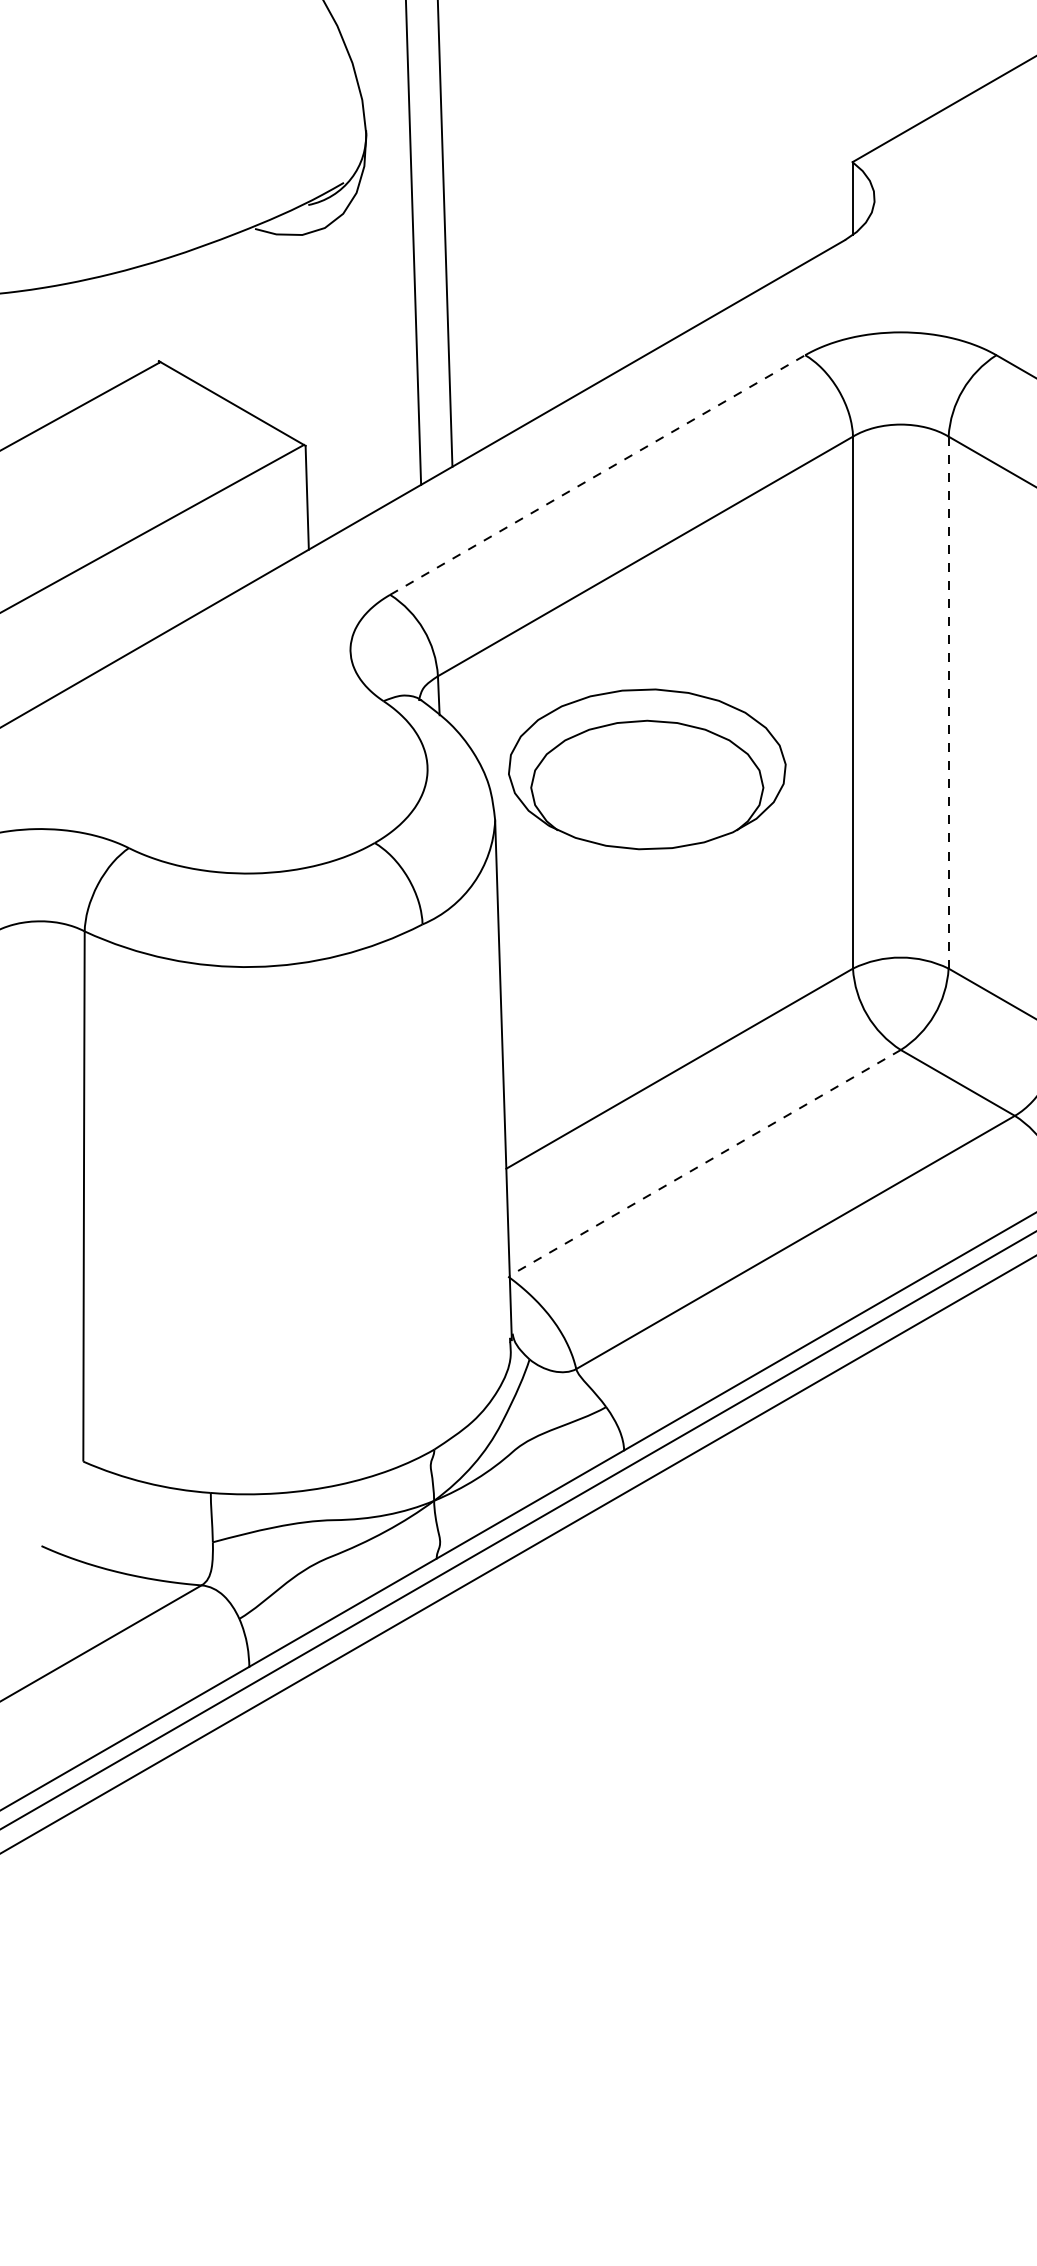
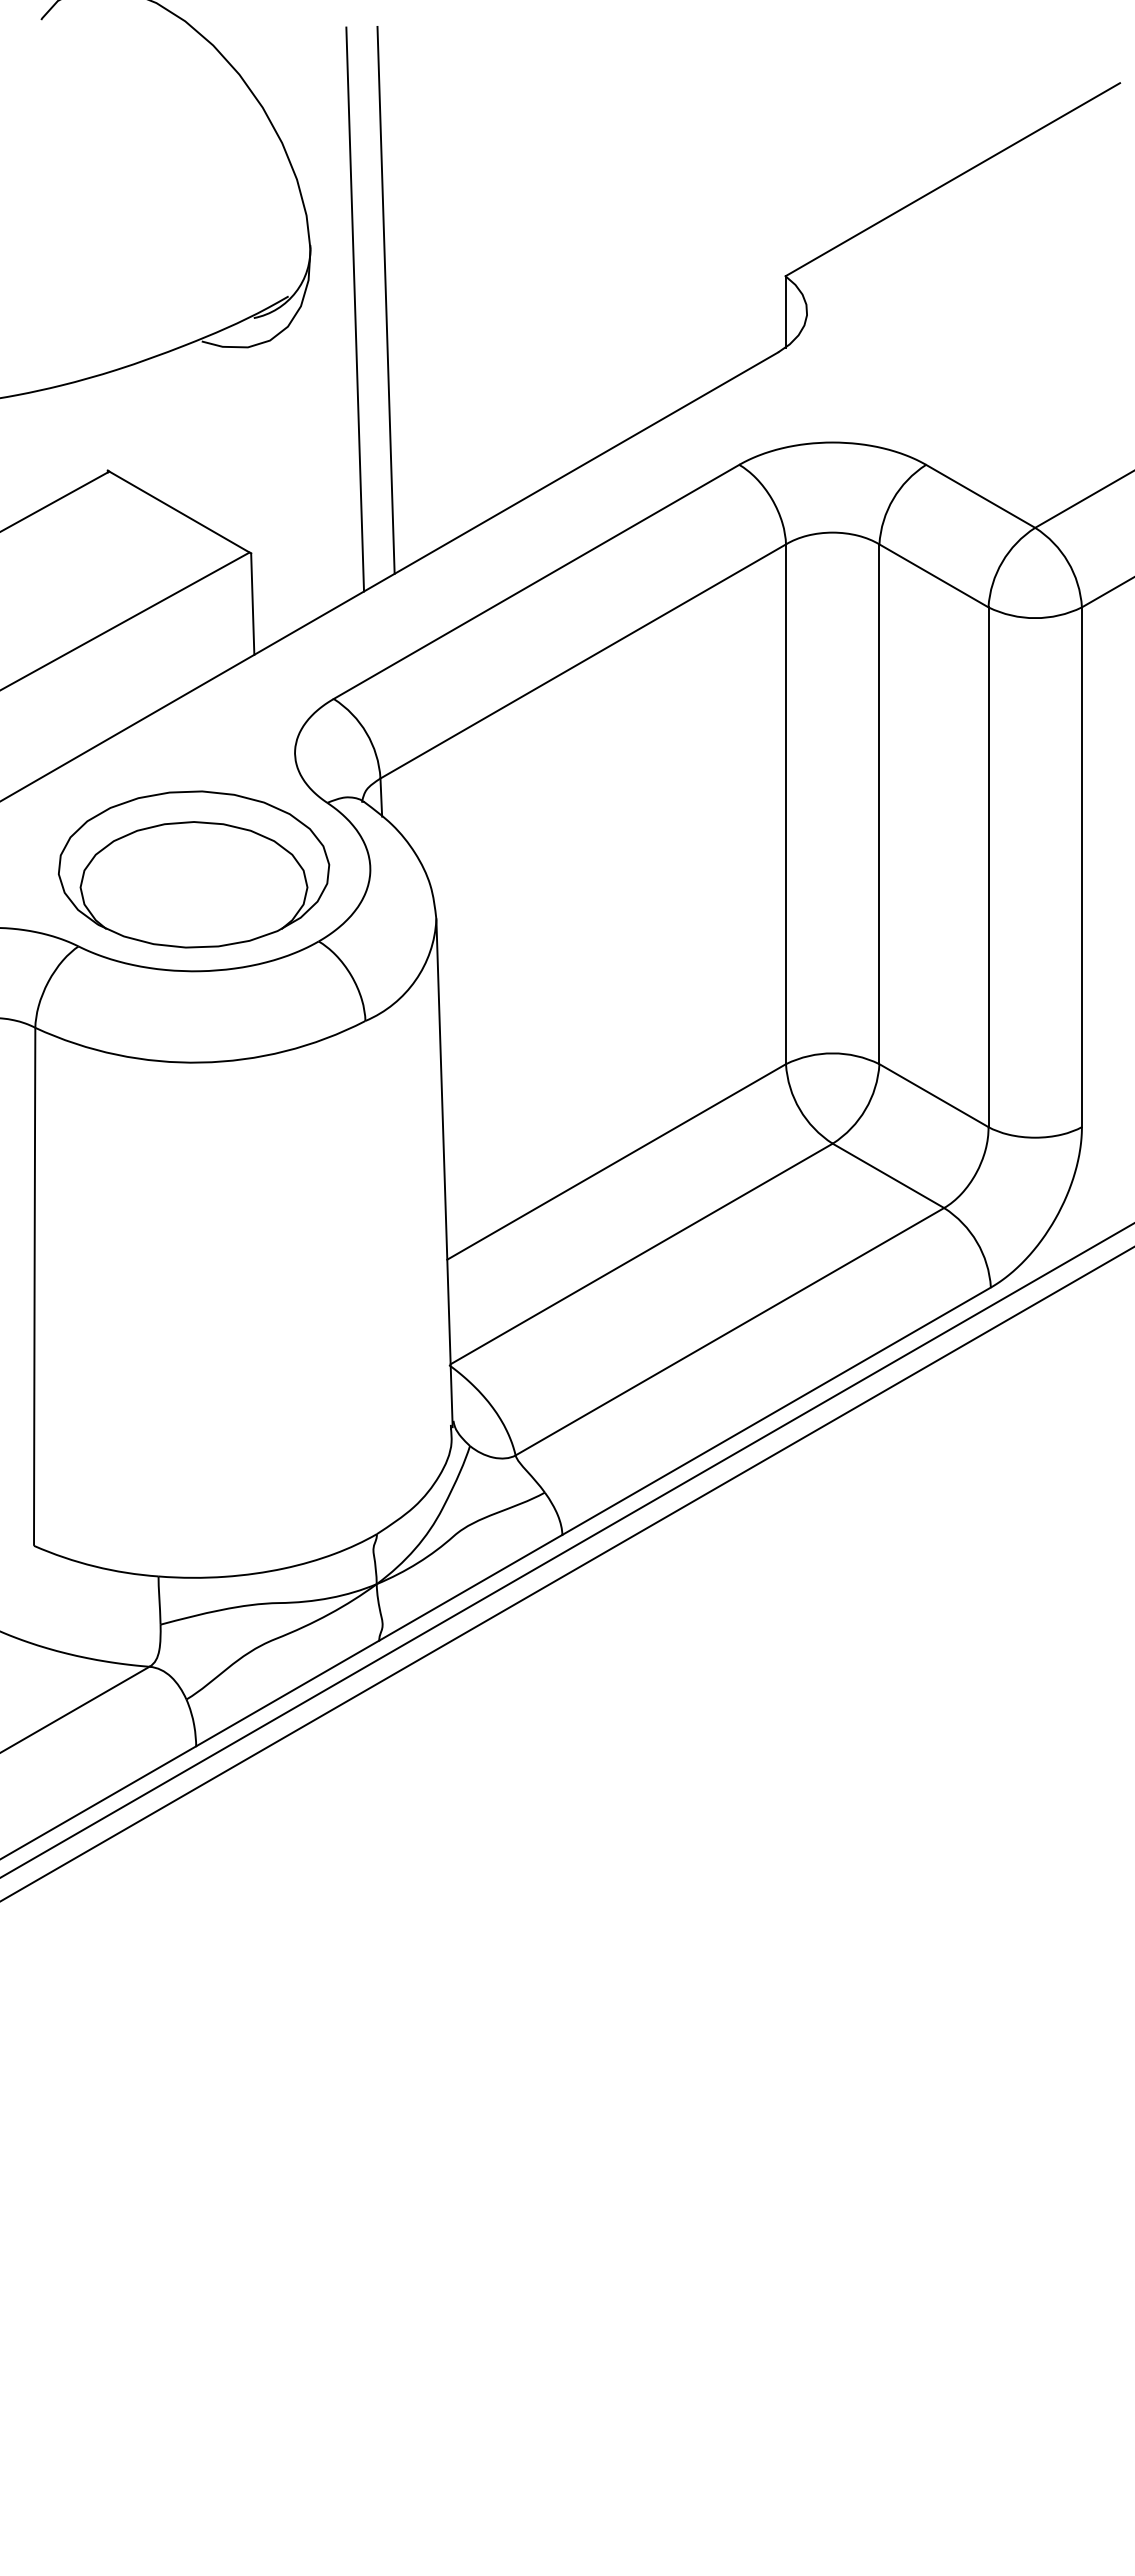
line: (597, 474) -> (536, 581), dashed -> solid
line: (948, 702) -> (879, 804), dashed -> solid
part: (647, 769) -> (194, 869), moved
line: (705, 1162) -> (641, 1253), dashed -> solid

